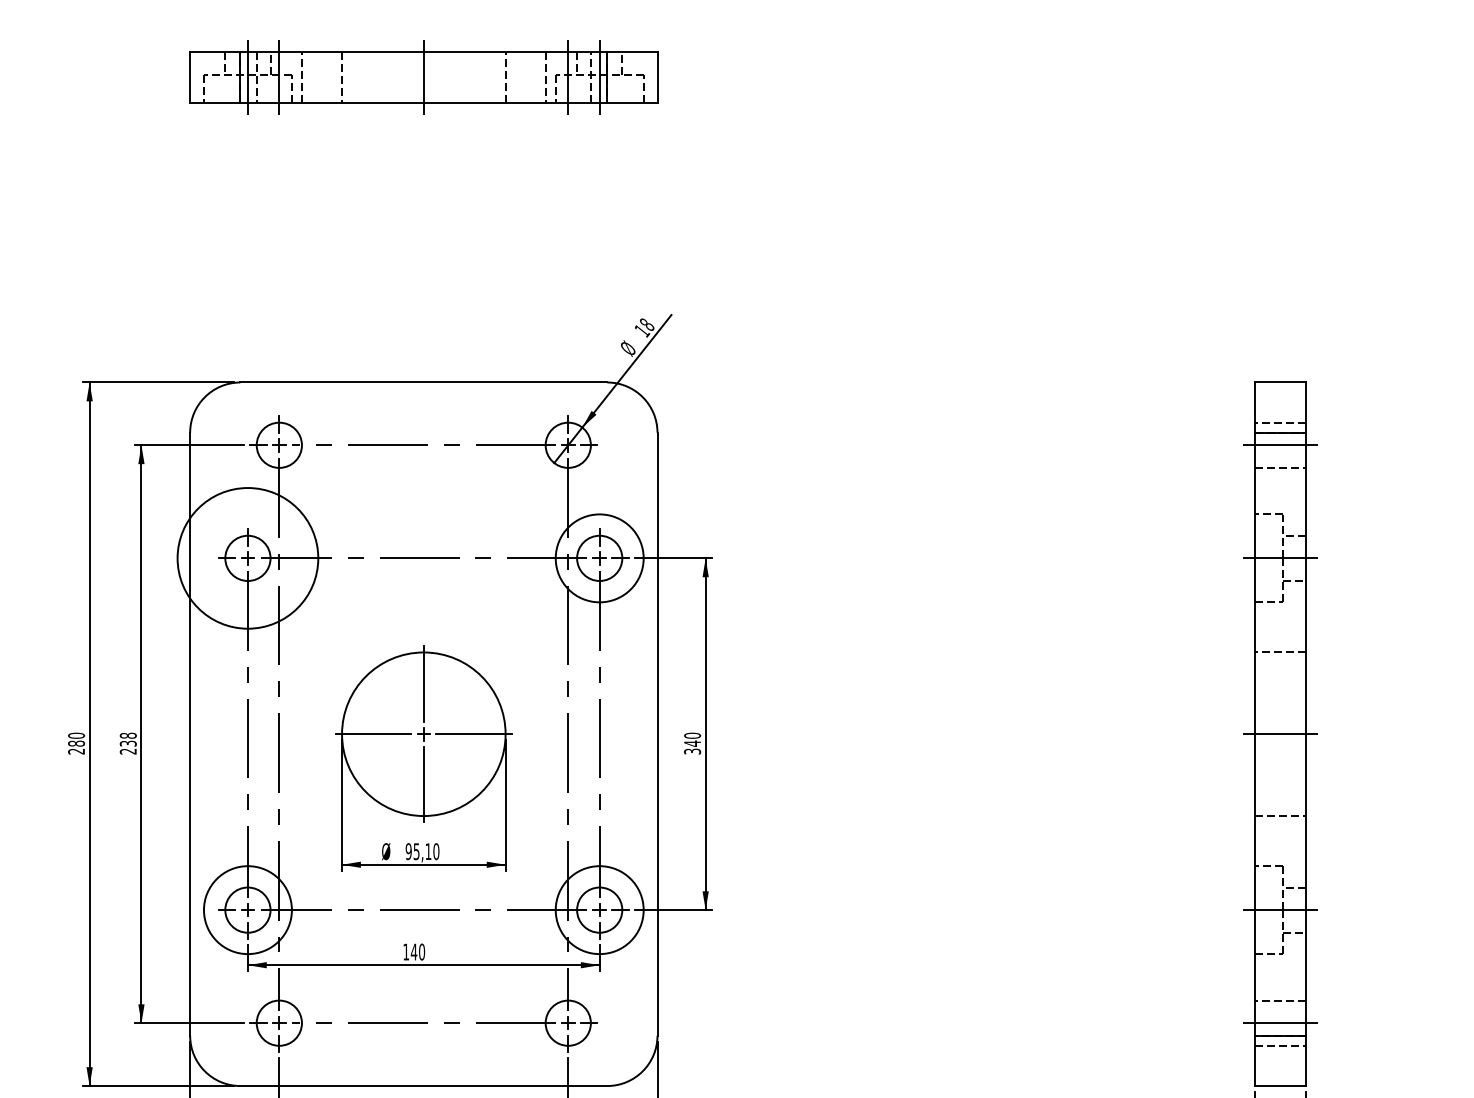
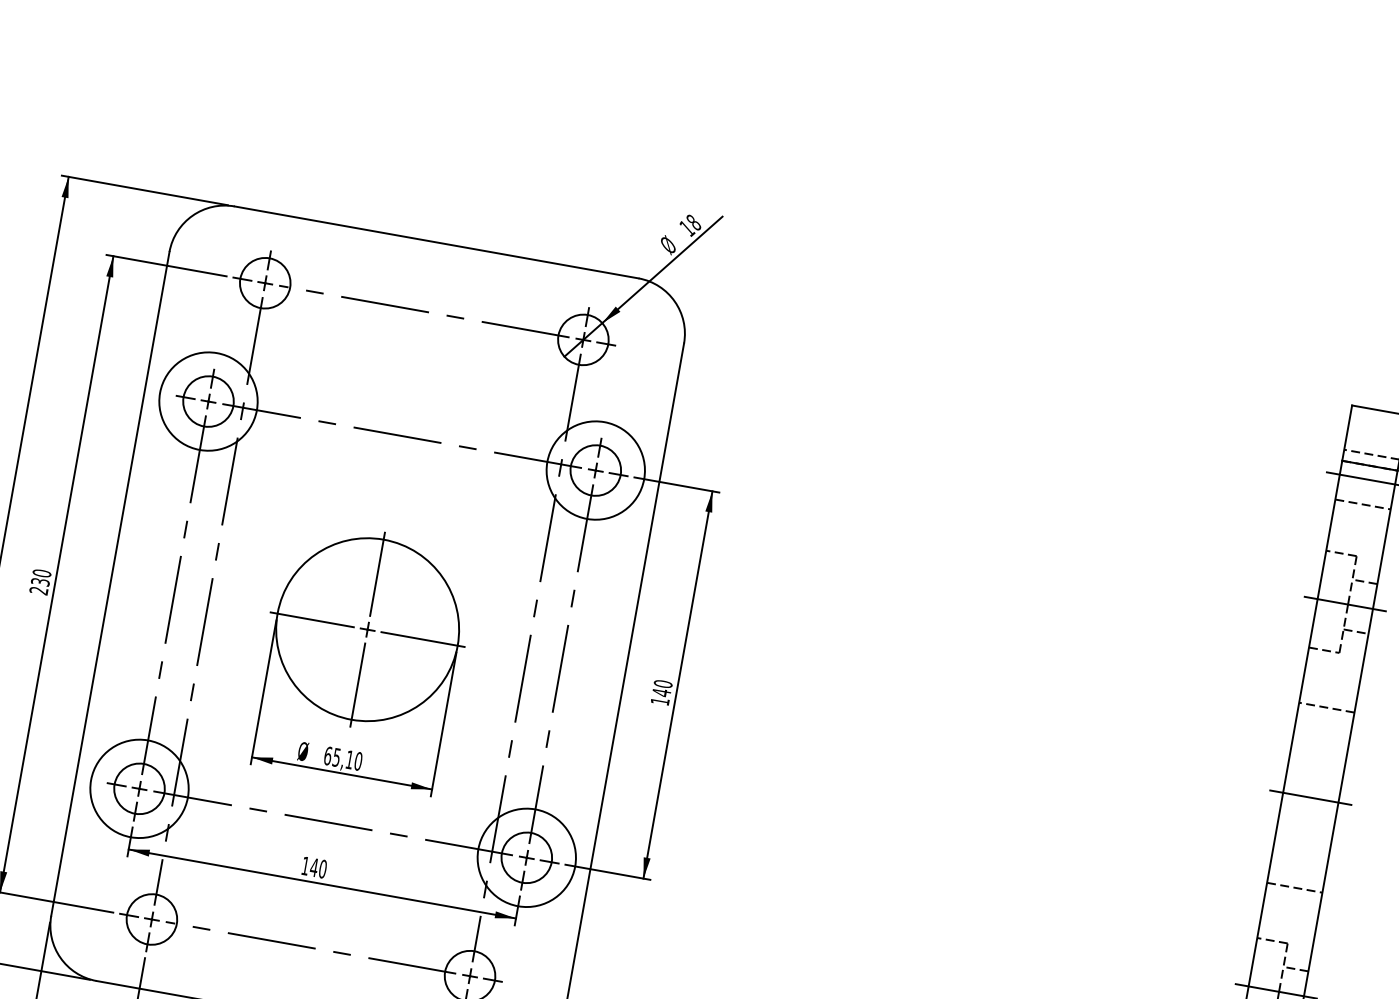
circle: (247, 558) -> (207, 401), size x0.62
text: (128, 735) -> (42, 573), 238 -> 230
text: (692, 751) -> (660, 701), 340 -> 140
text: (408, 851) -> (327, 755), 95,10 -> 65,10

